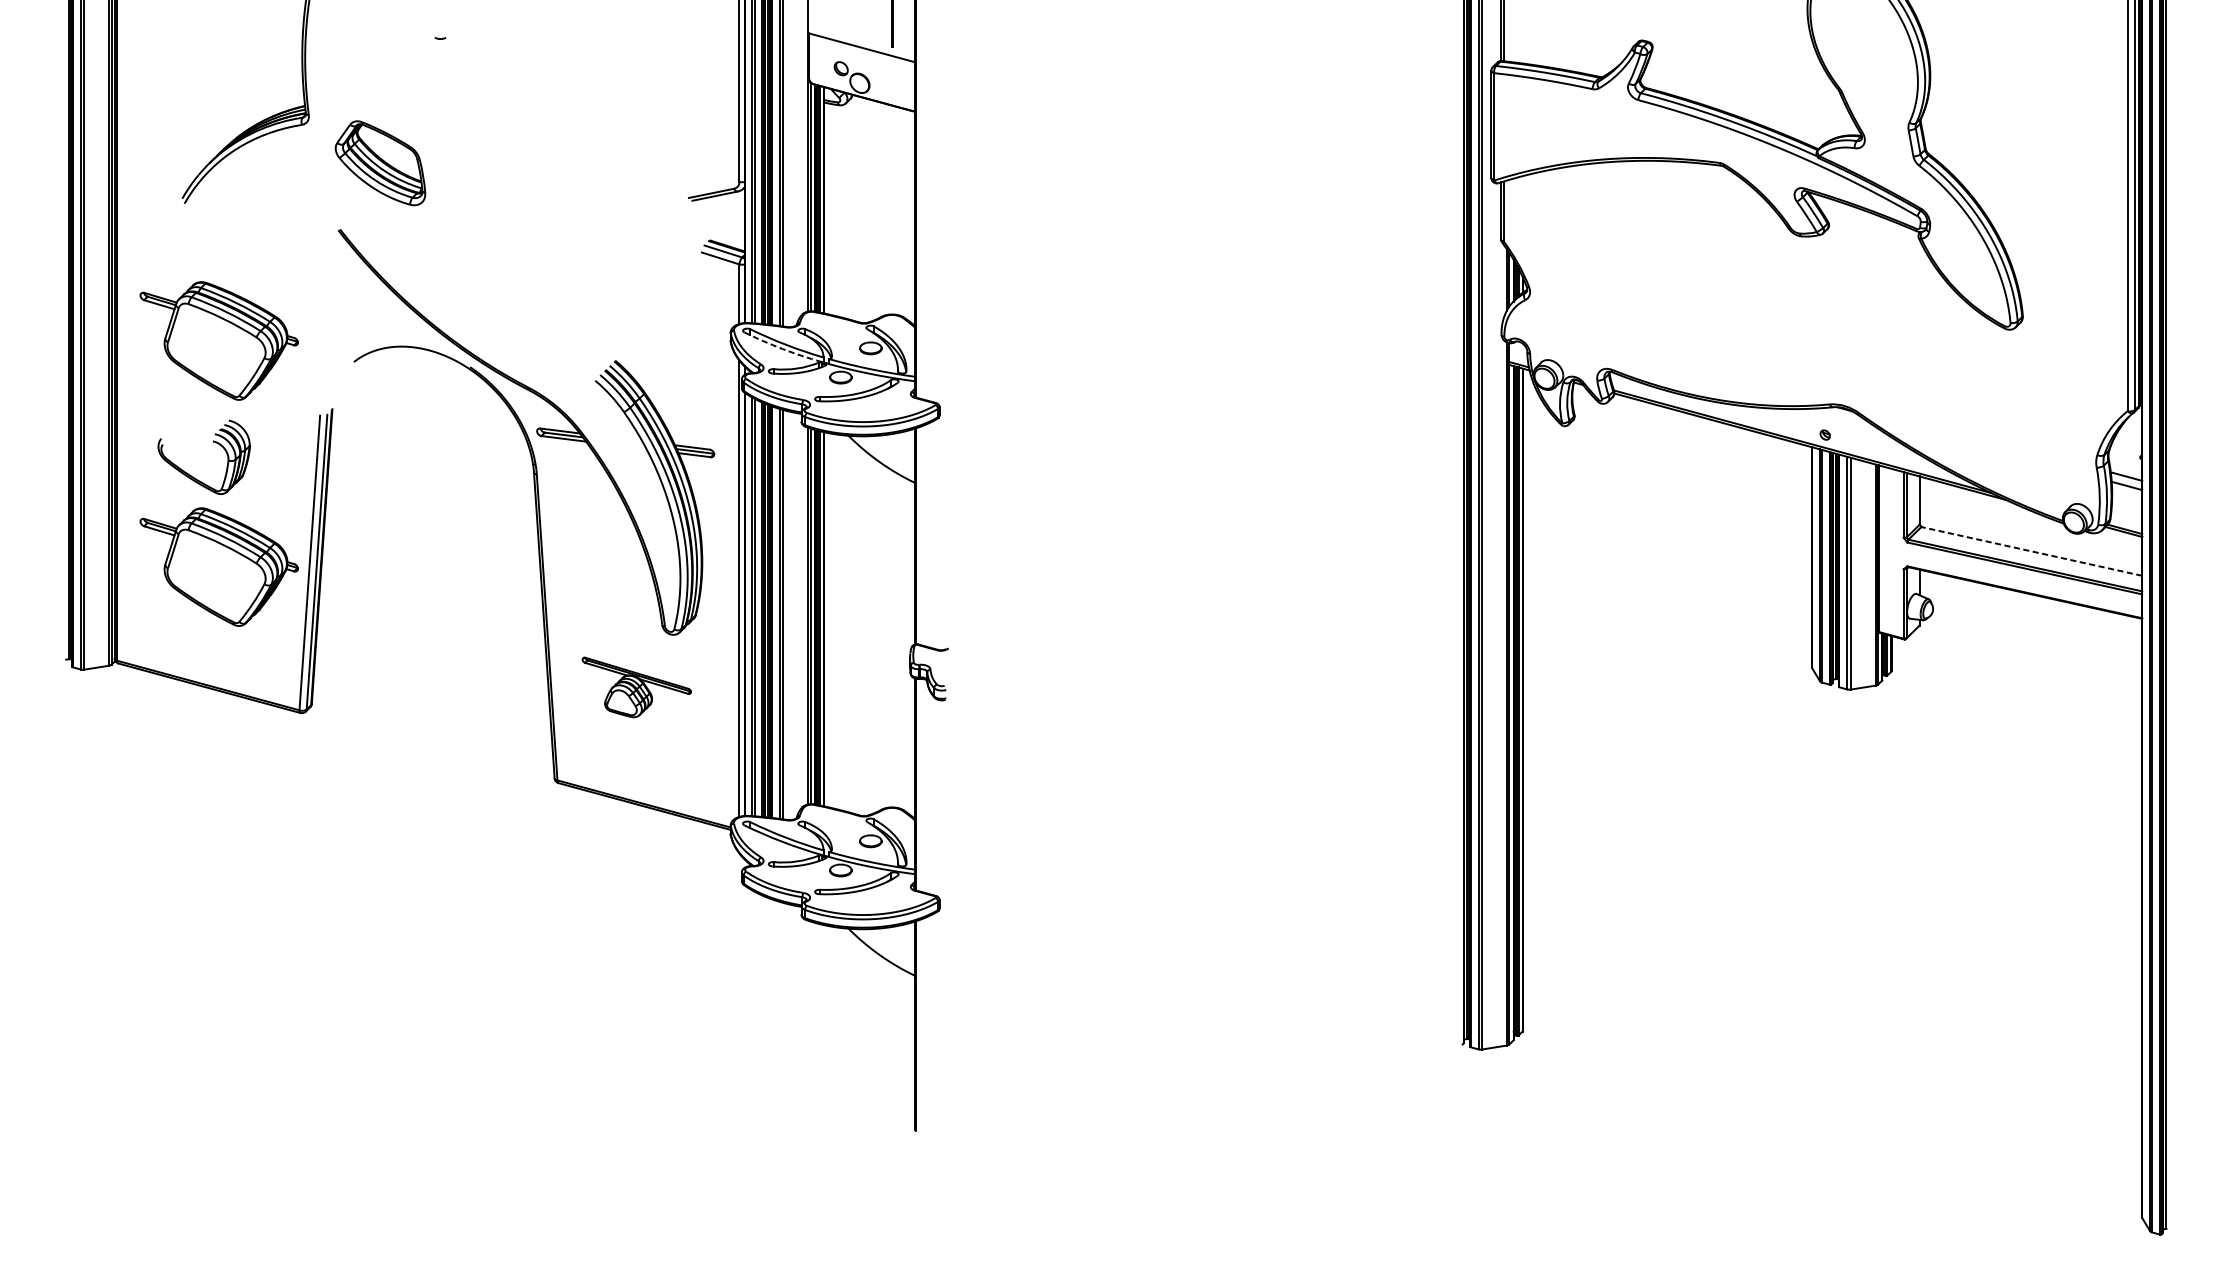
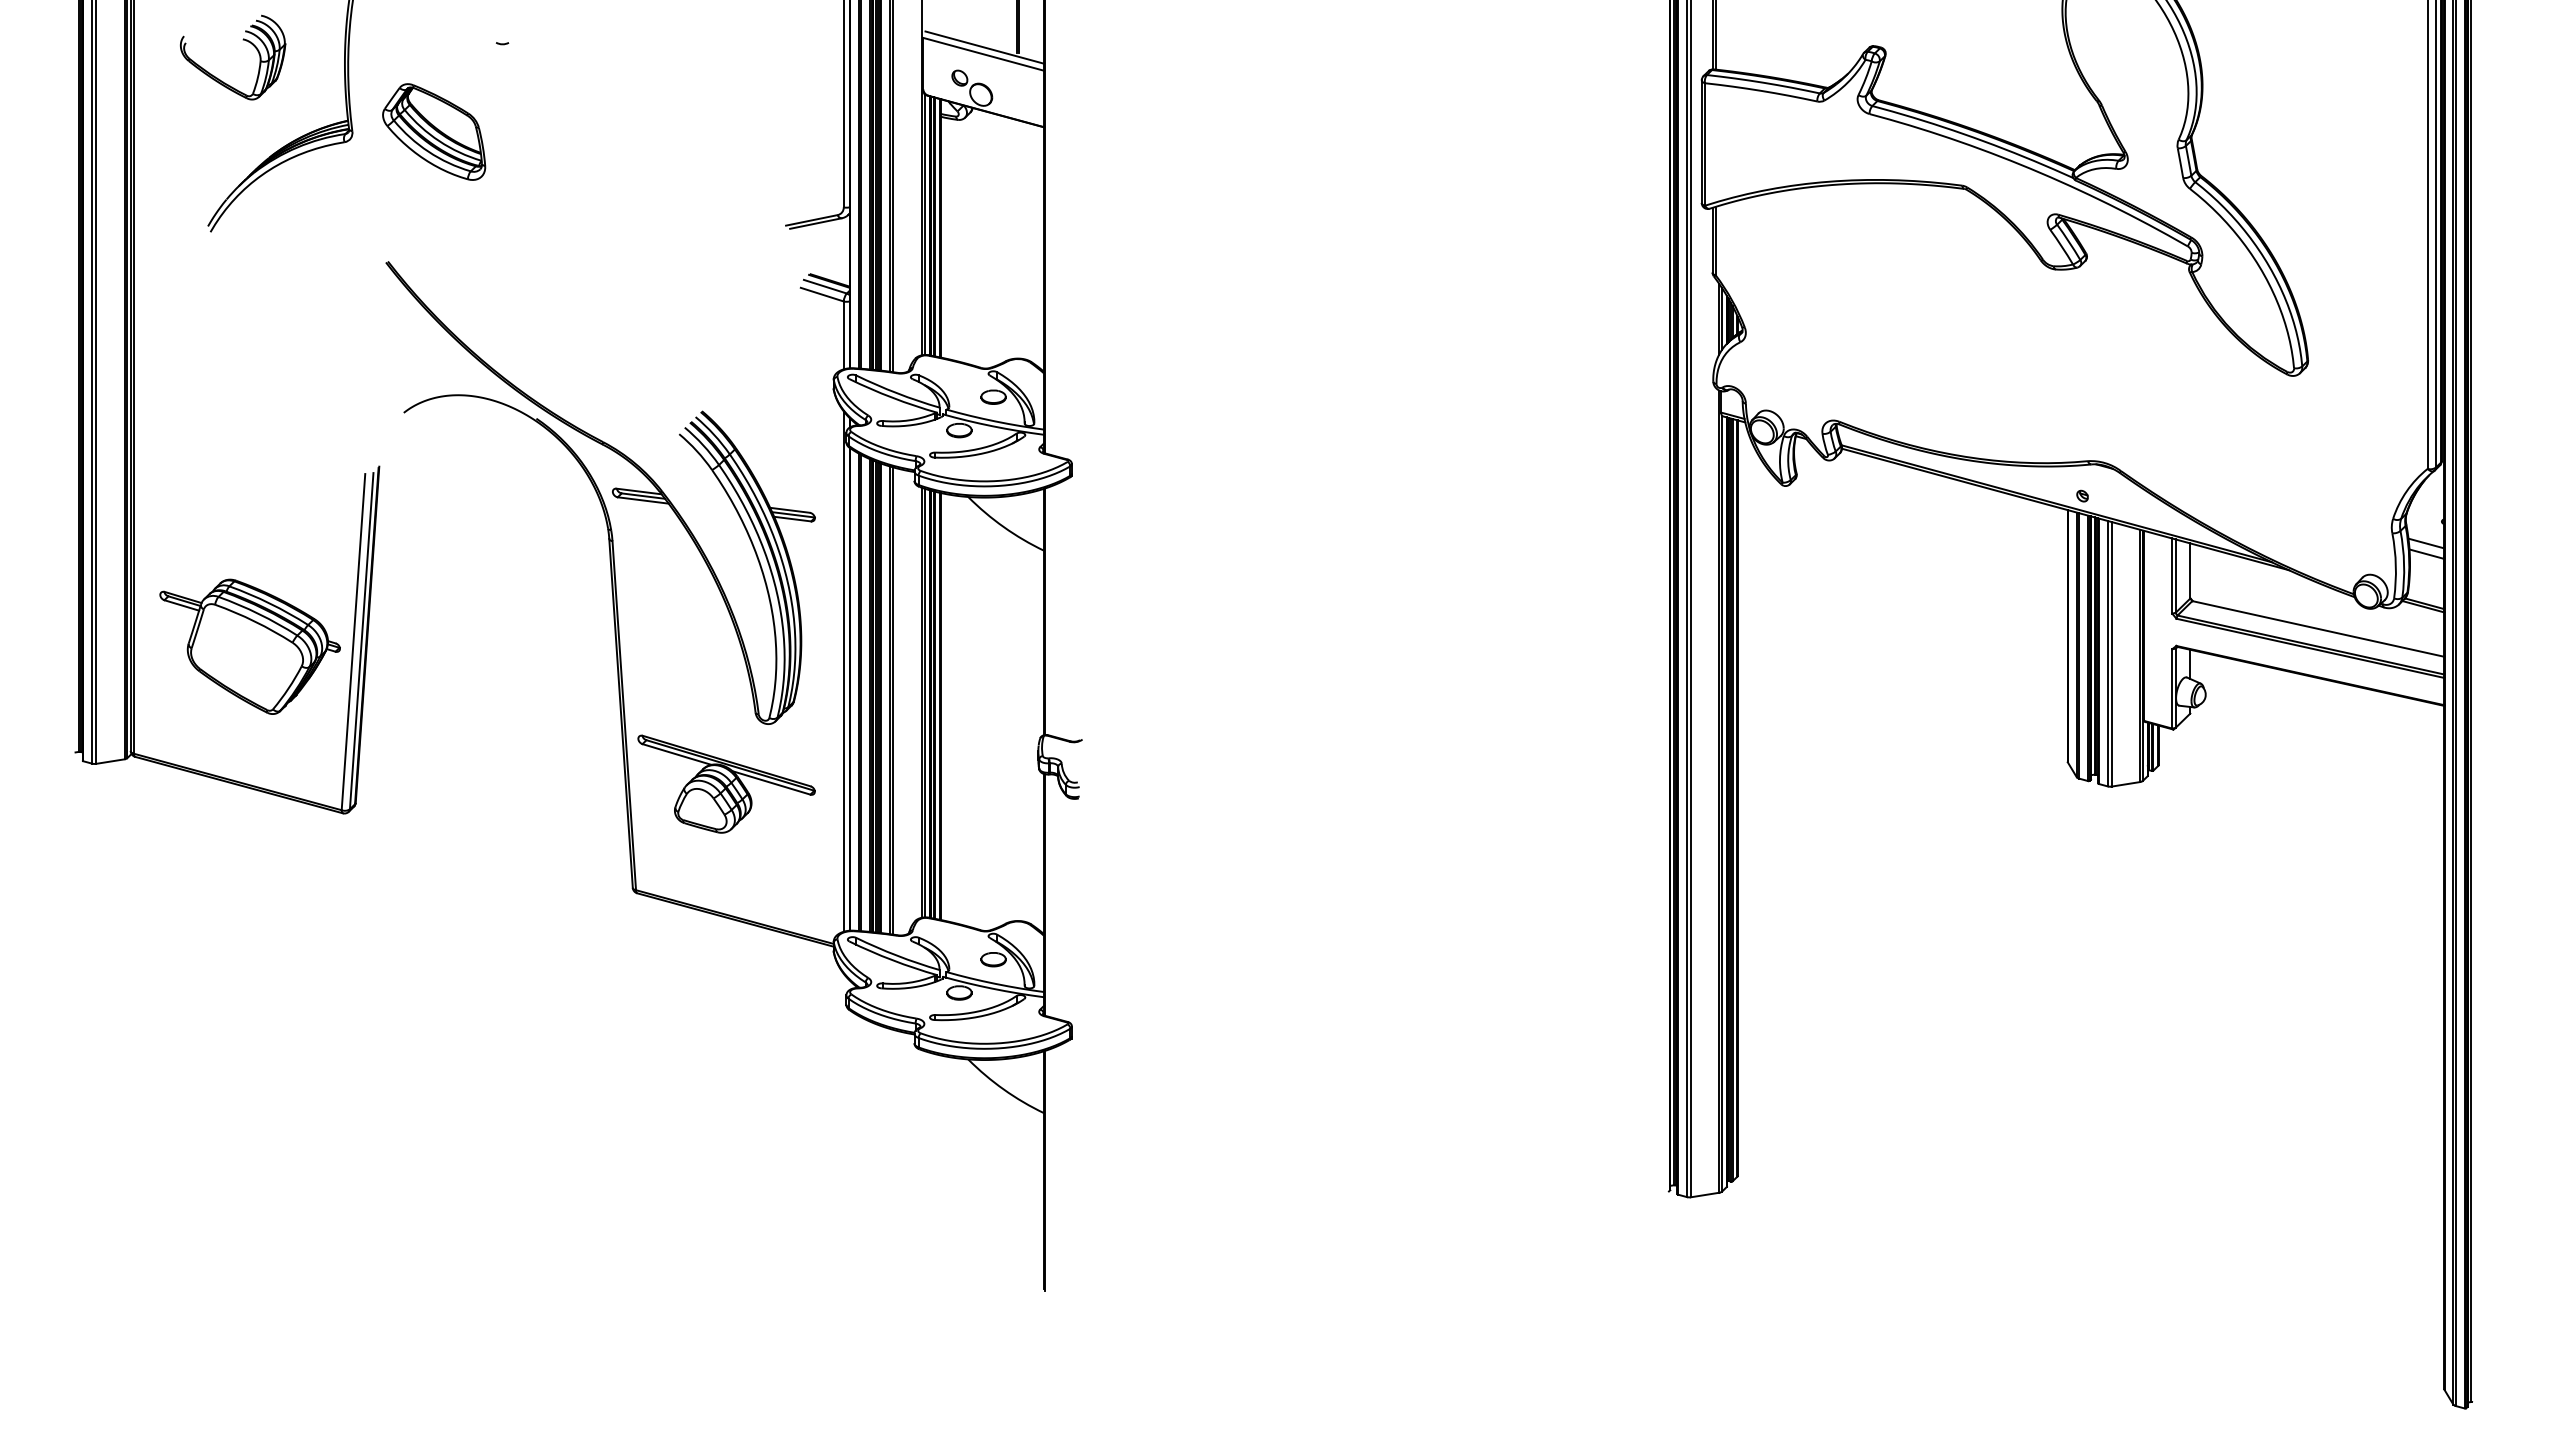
line: (862, 41) -> (984, 47), added
part: (380, 162) -> (434, 131), moved
part: (218, 340) -> (249, 388), removed
arc: (782, 348) -> (892, 397), dashed -> solid
part: (213, 442) -> (243, 40), moved
line: (2031, 551) -> (2317, 628), dashed -> solid
part: (636, 686) -> (726, 783), size x1.43

